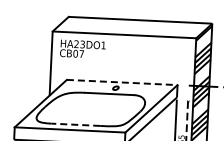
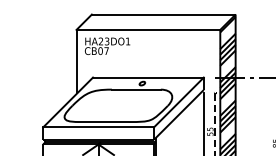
line: (122, 82) -> (148, 77), dashed -> solid
line: (75, 125) -> (103, 122), dashed -> solid

